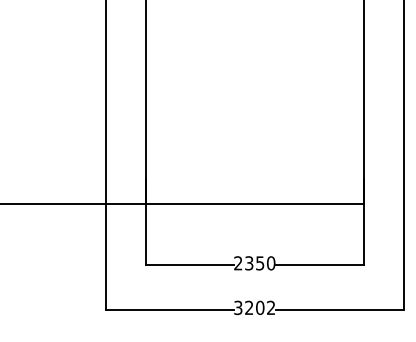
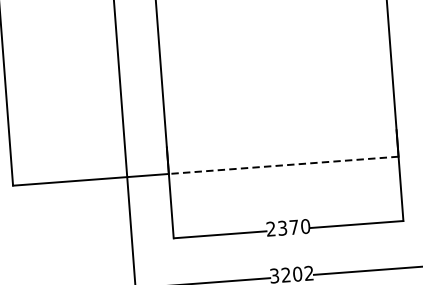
line: (254, 203) -> (283, 164), solid -> dashed
text: (260, 263) -> (294, 227), 2350 -> 2370

